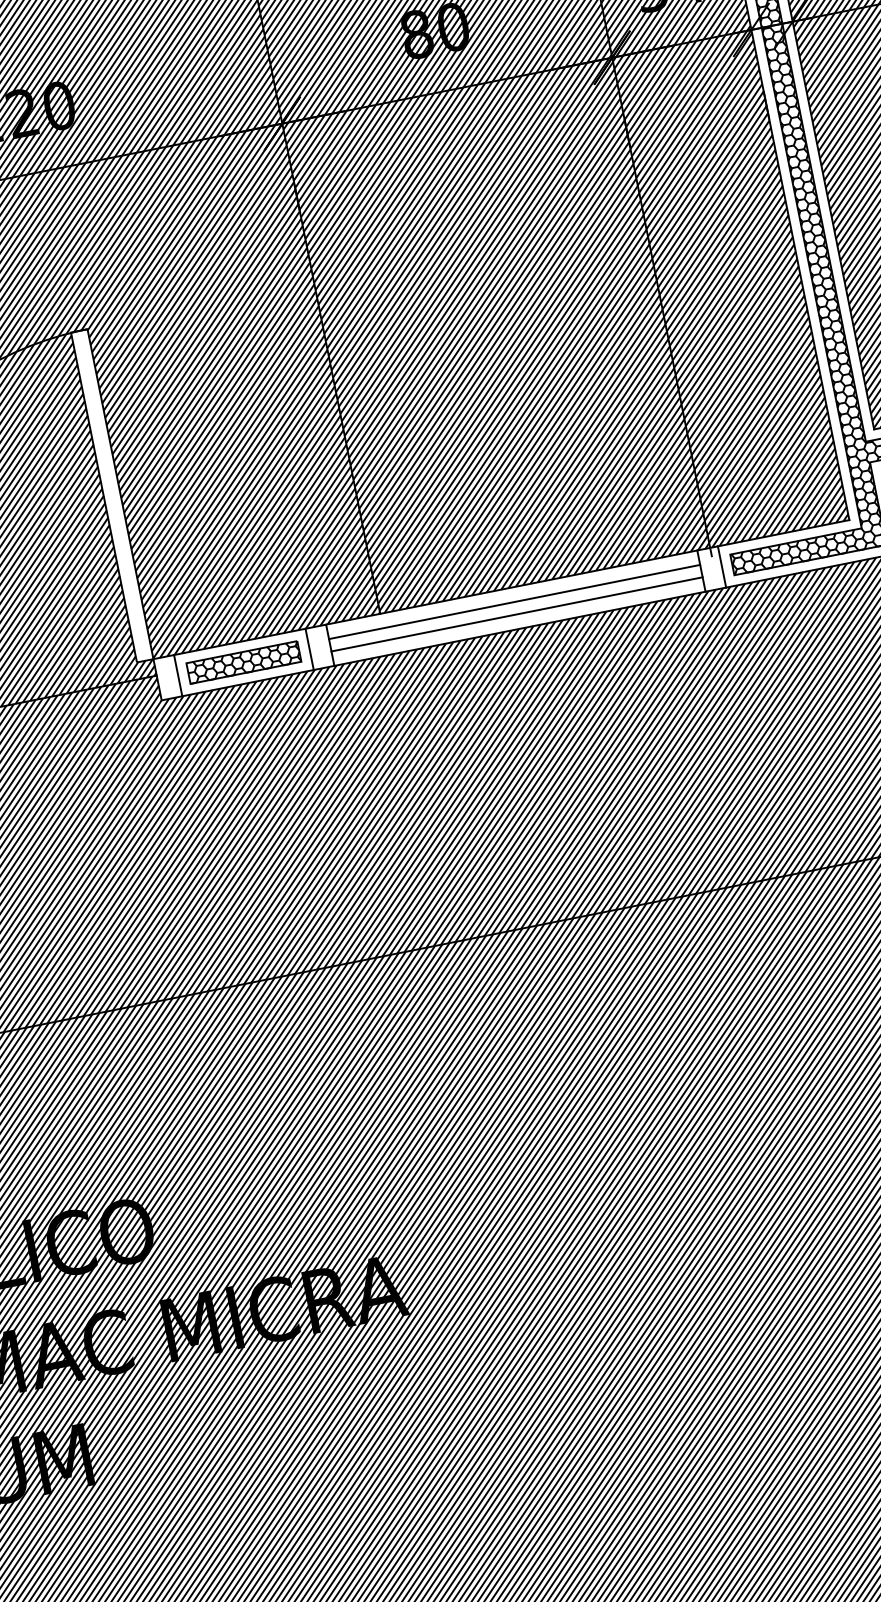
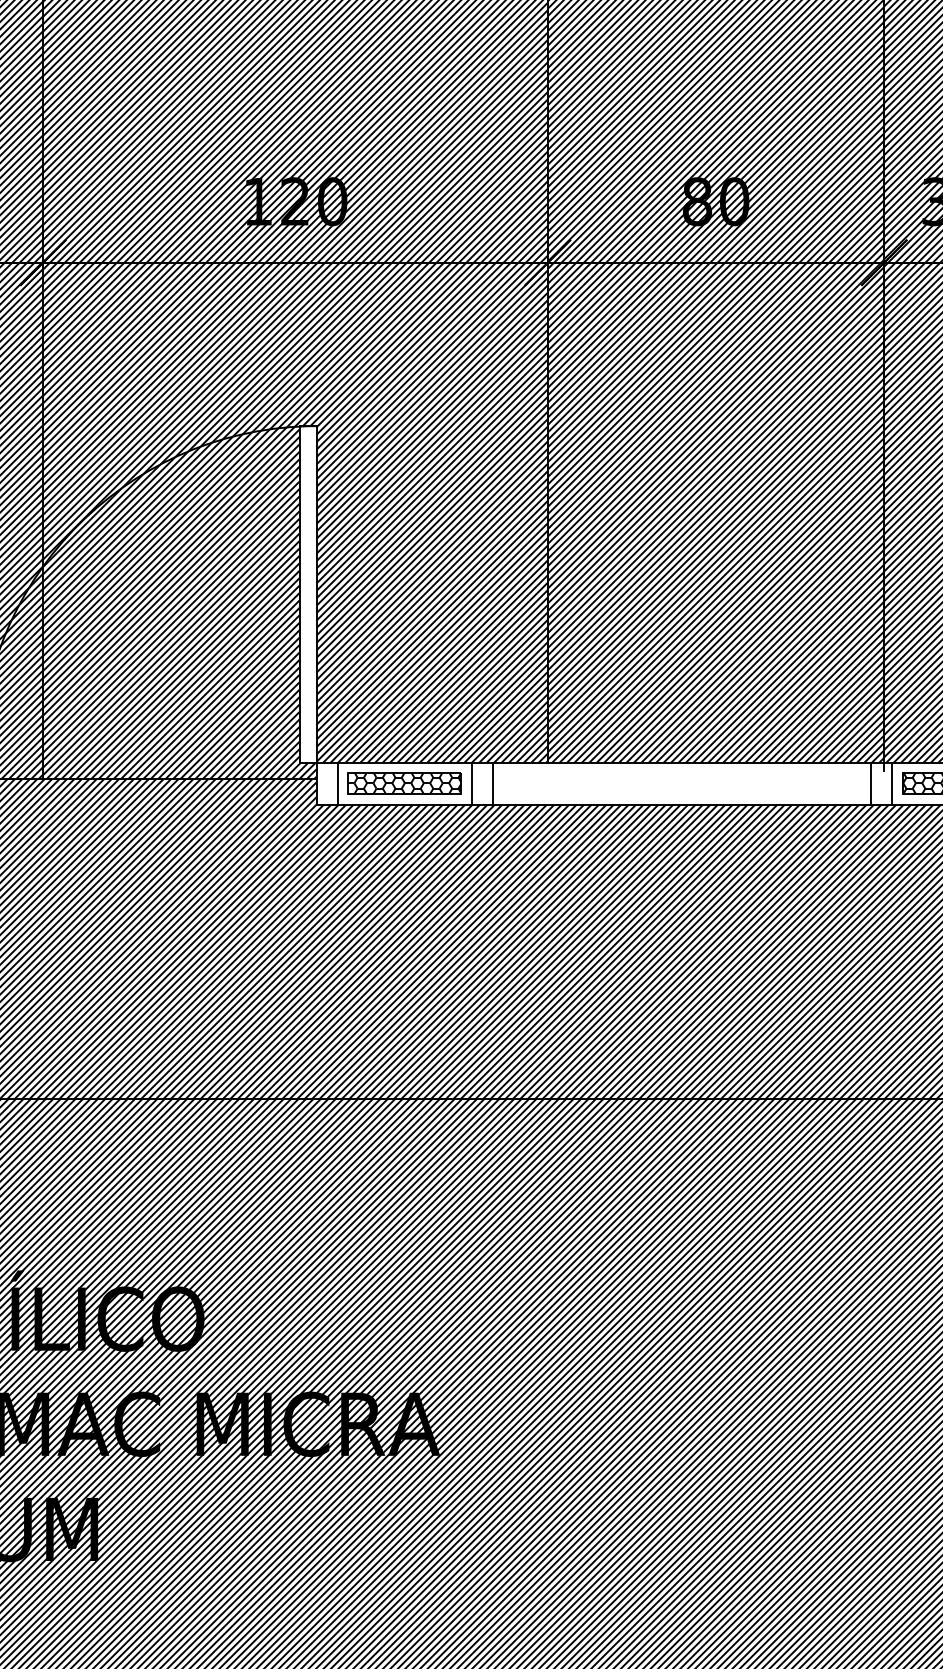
line: (514, 602) -> (681, 777), removed
line: (516, 614) -> (681, 789), removed

